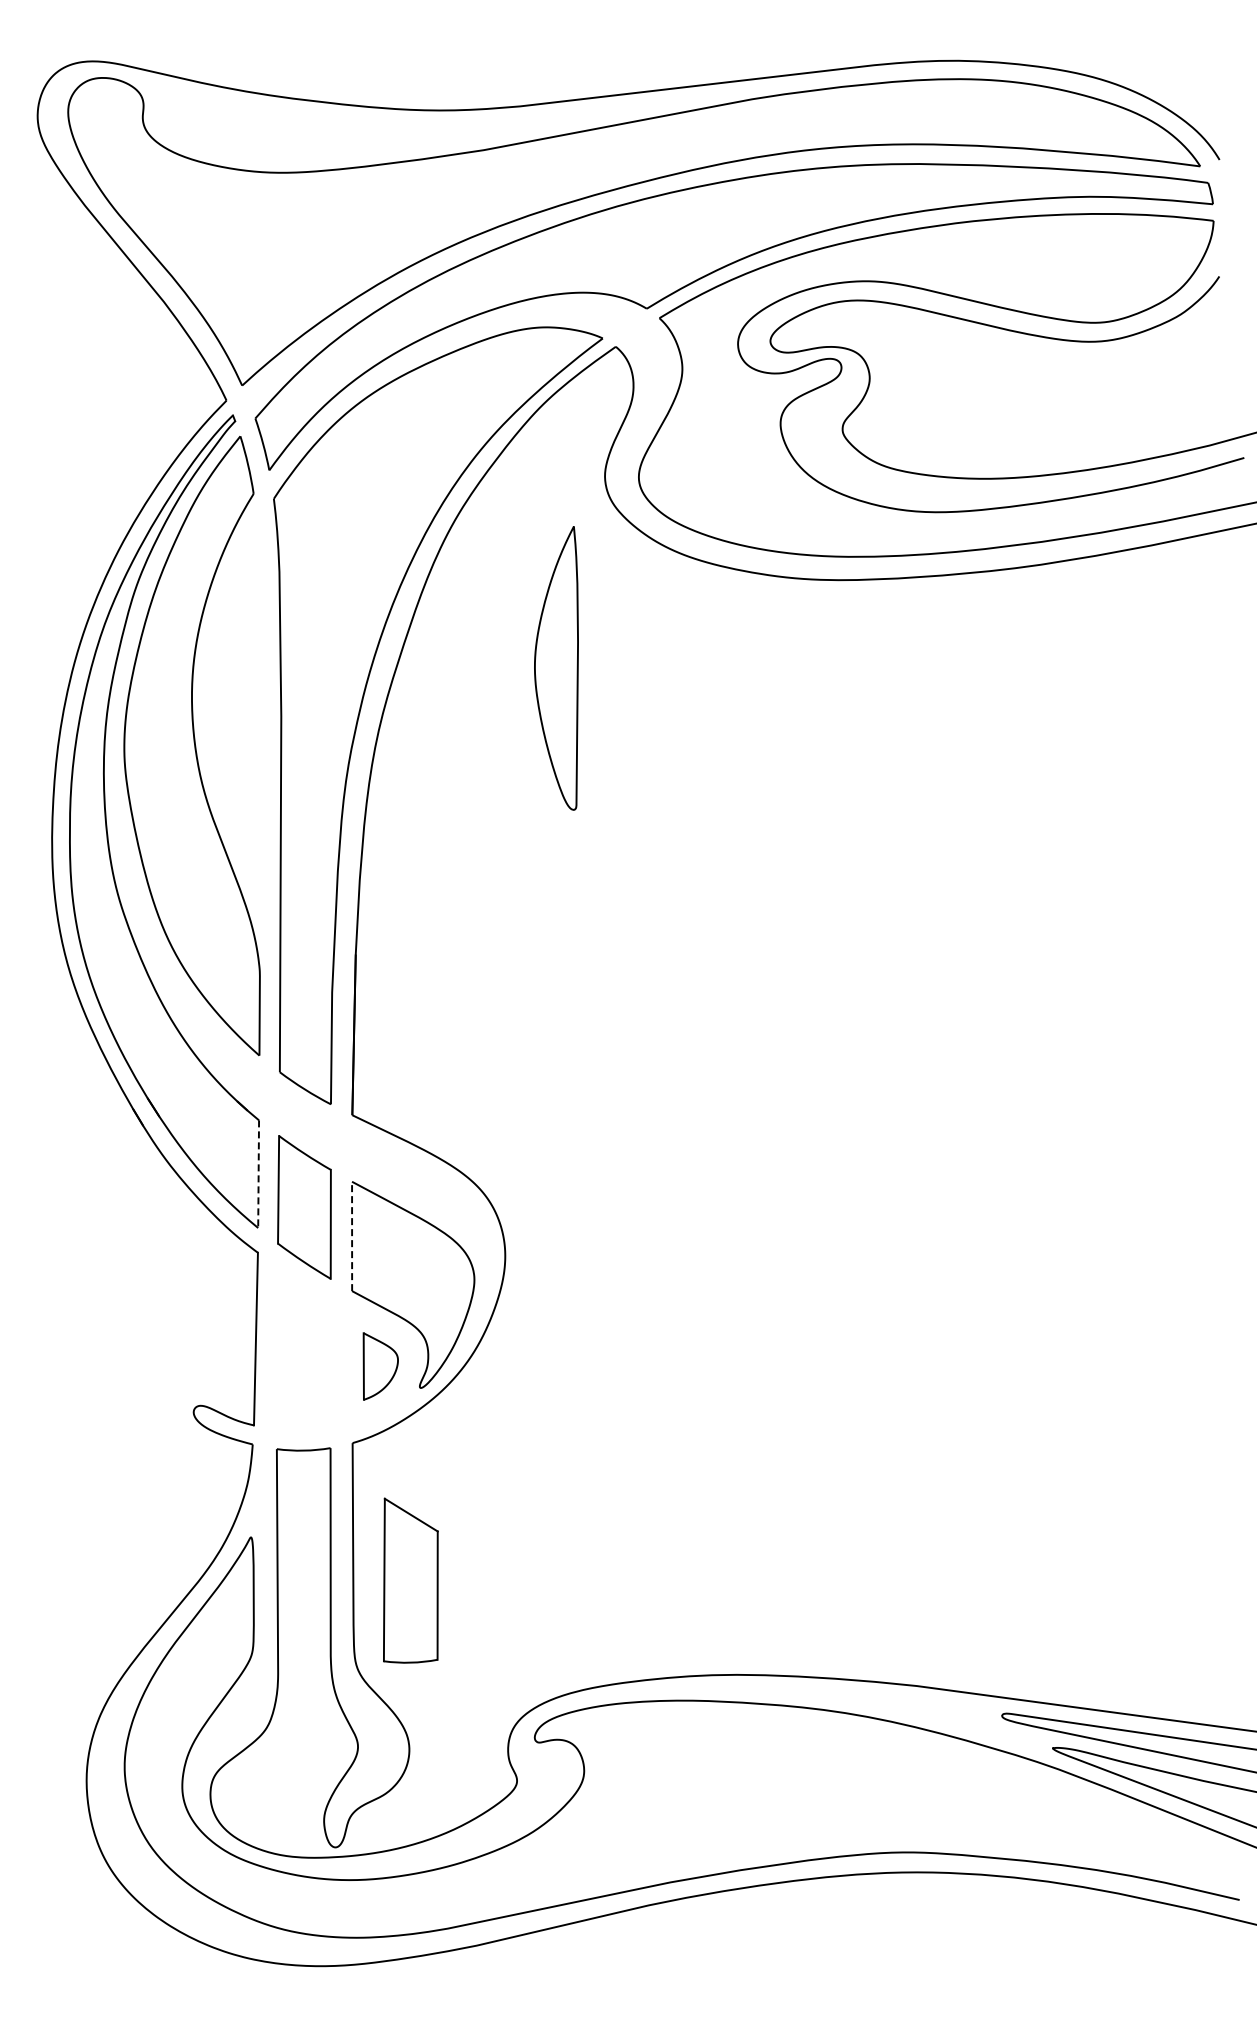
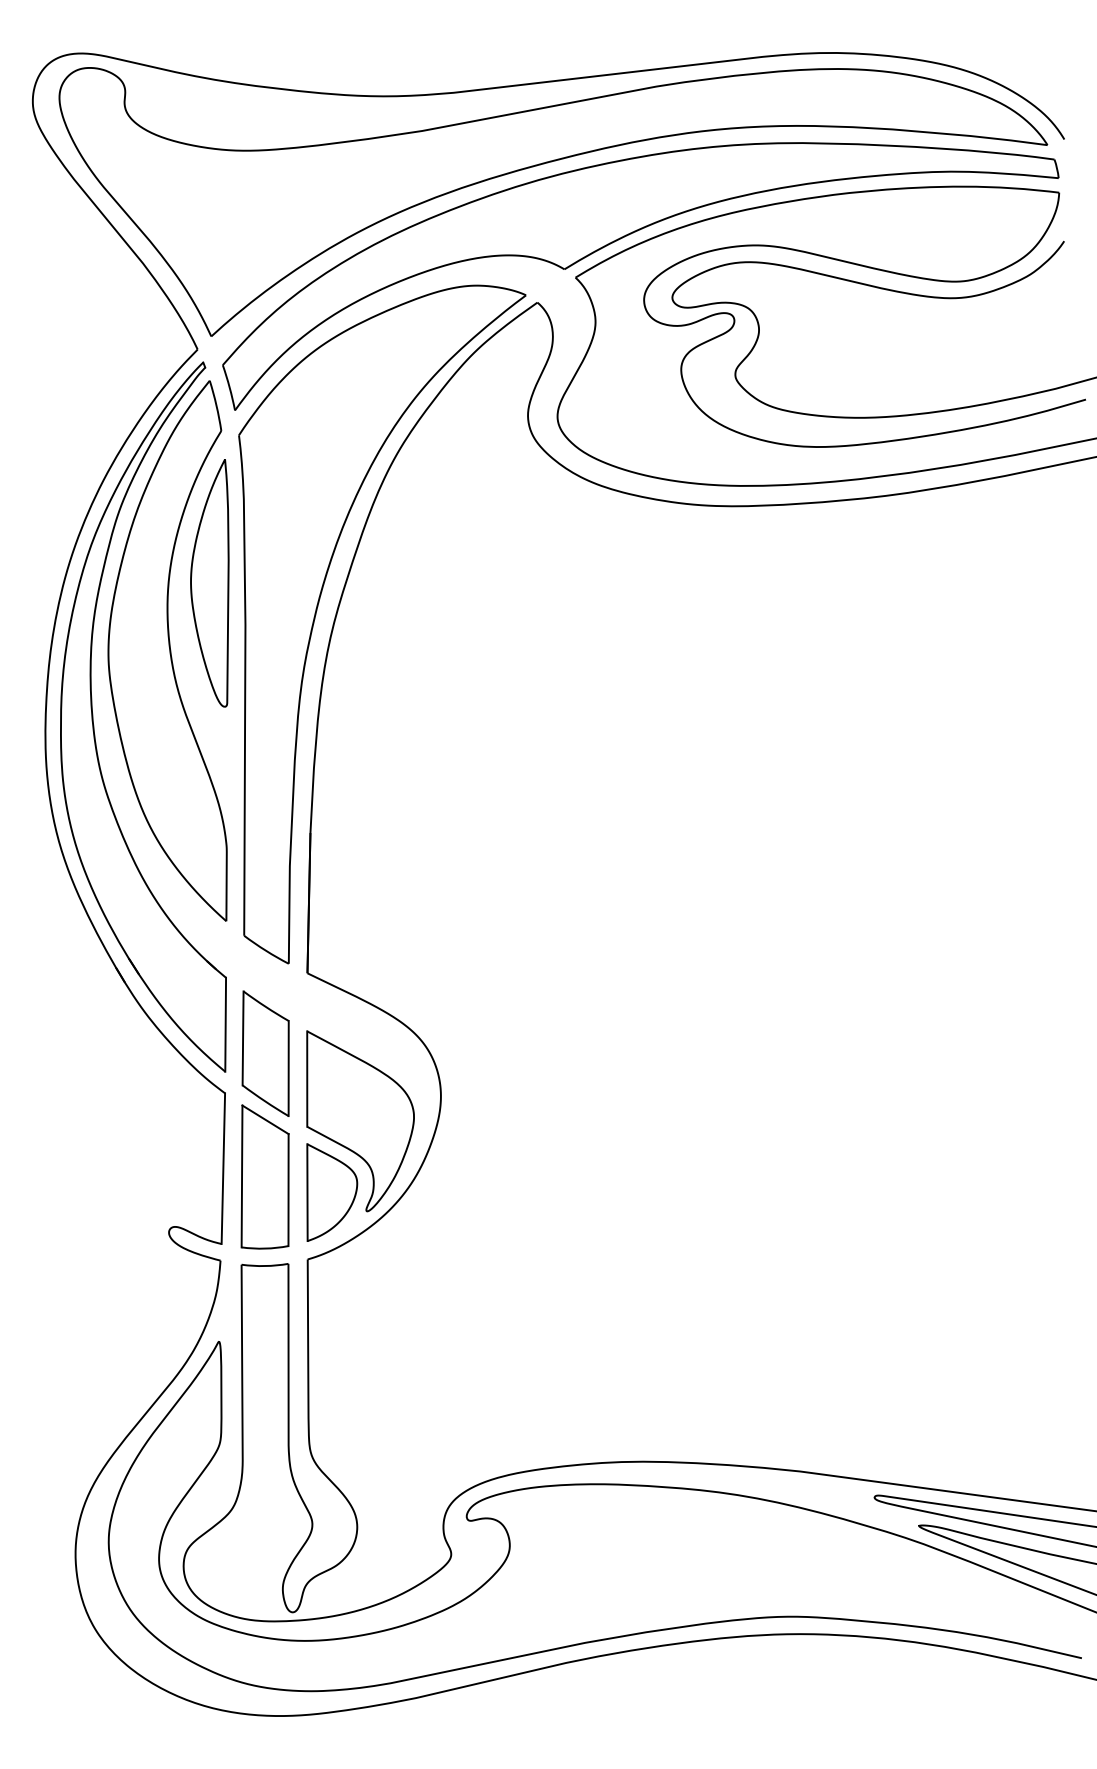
part: (556, 668) -> (209, 583), moved
line: (258, 1174) -> (225, 1025), dashed -> solid
line: (352, 1236) -> (307, 1079), dashed -> solid
part: (380, 1366) -> (332, 1192), size x1.67
part: (410, 1580) -> (264, 1176), moved

